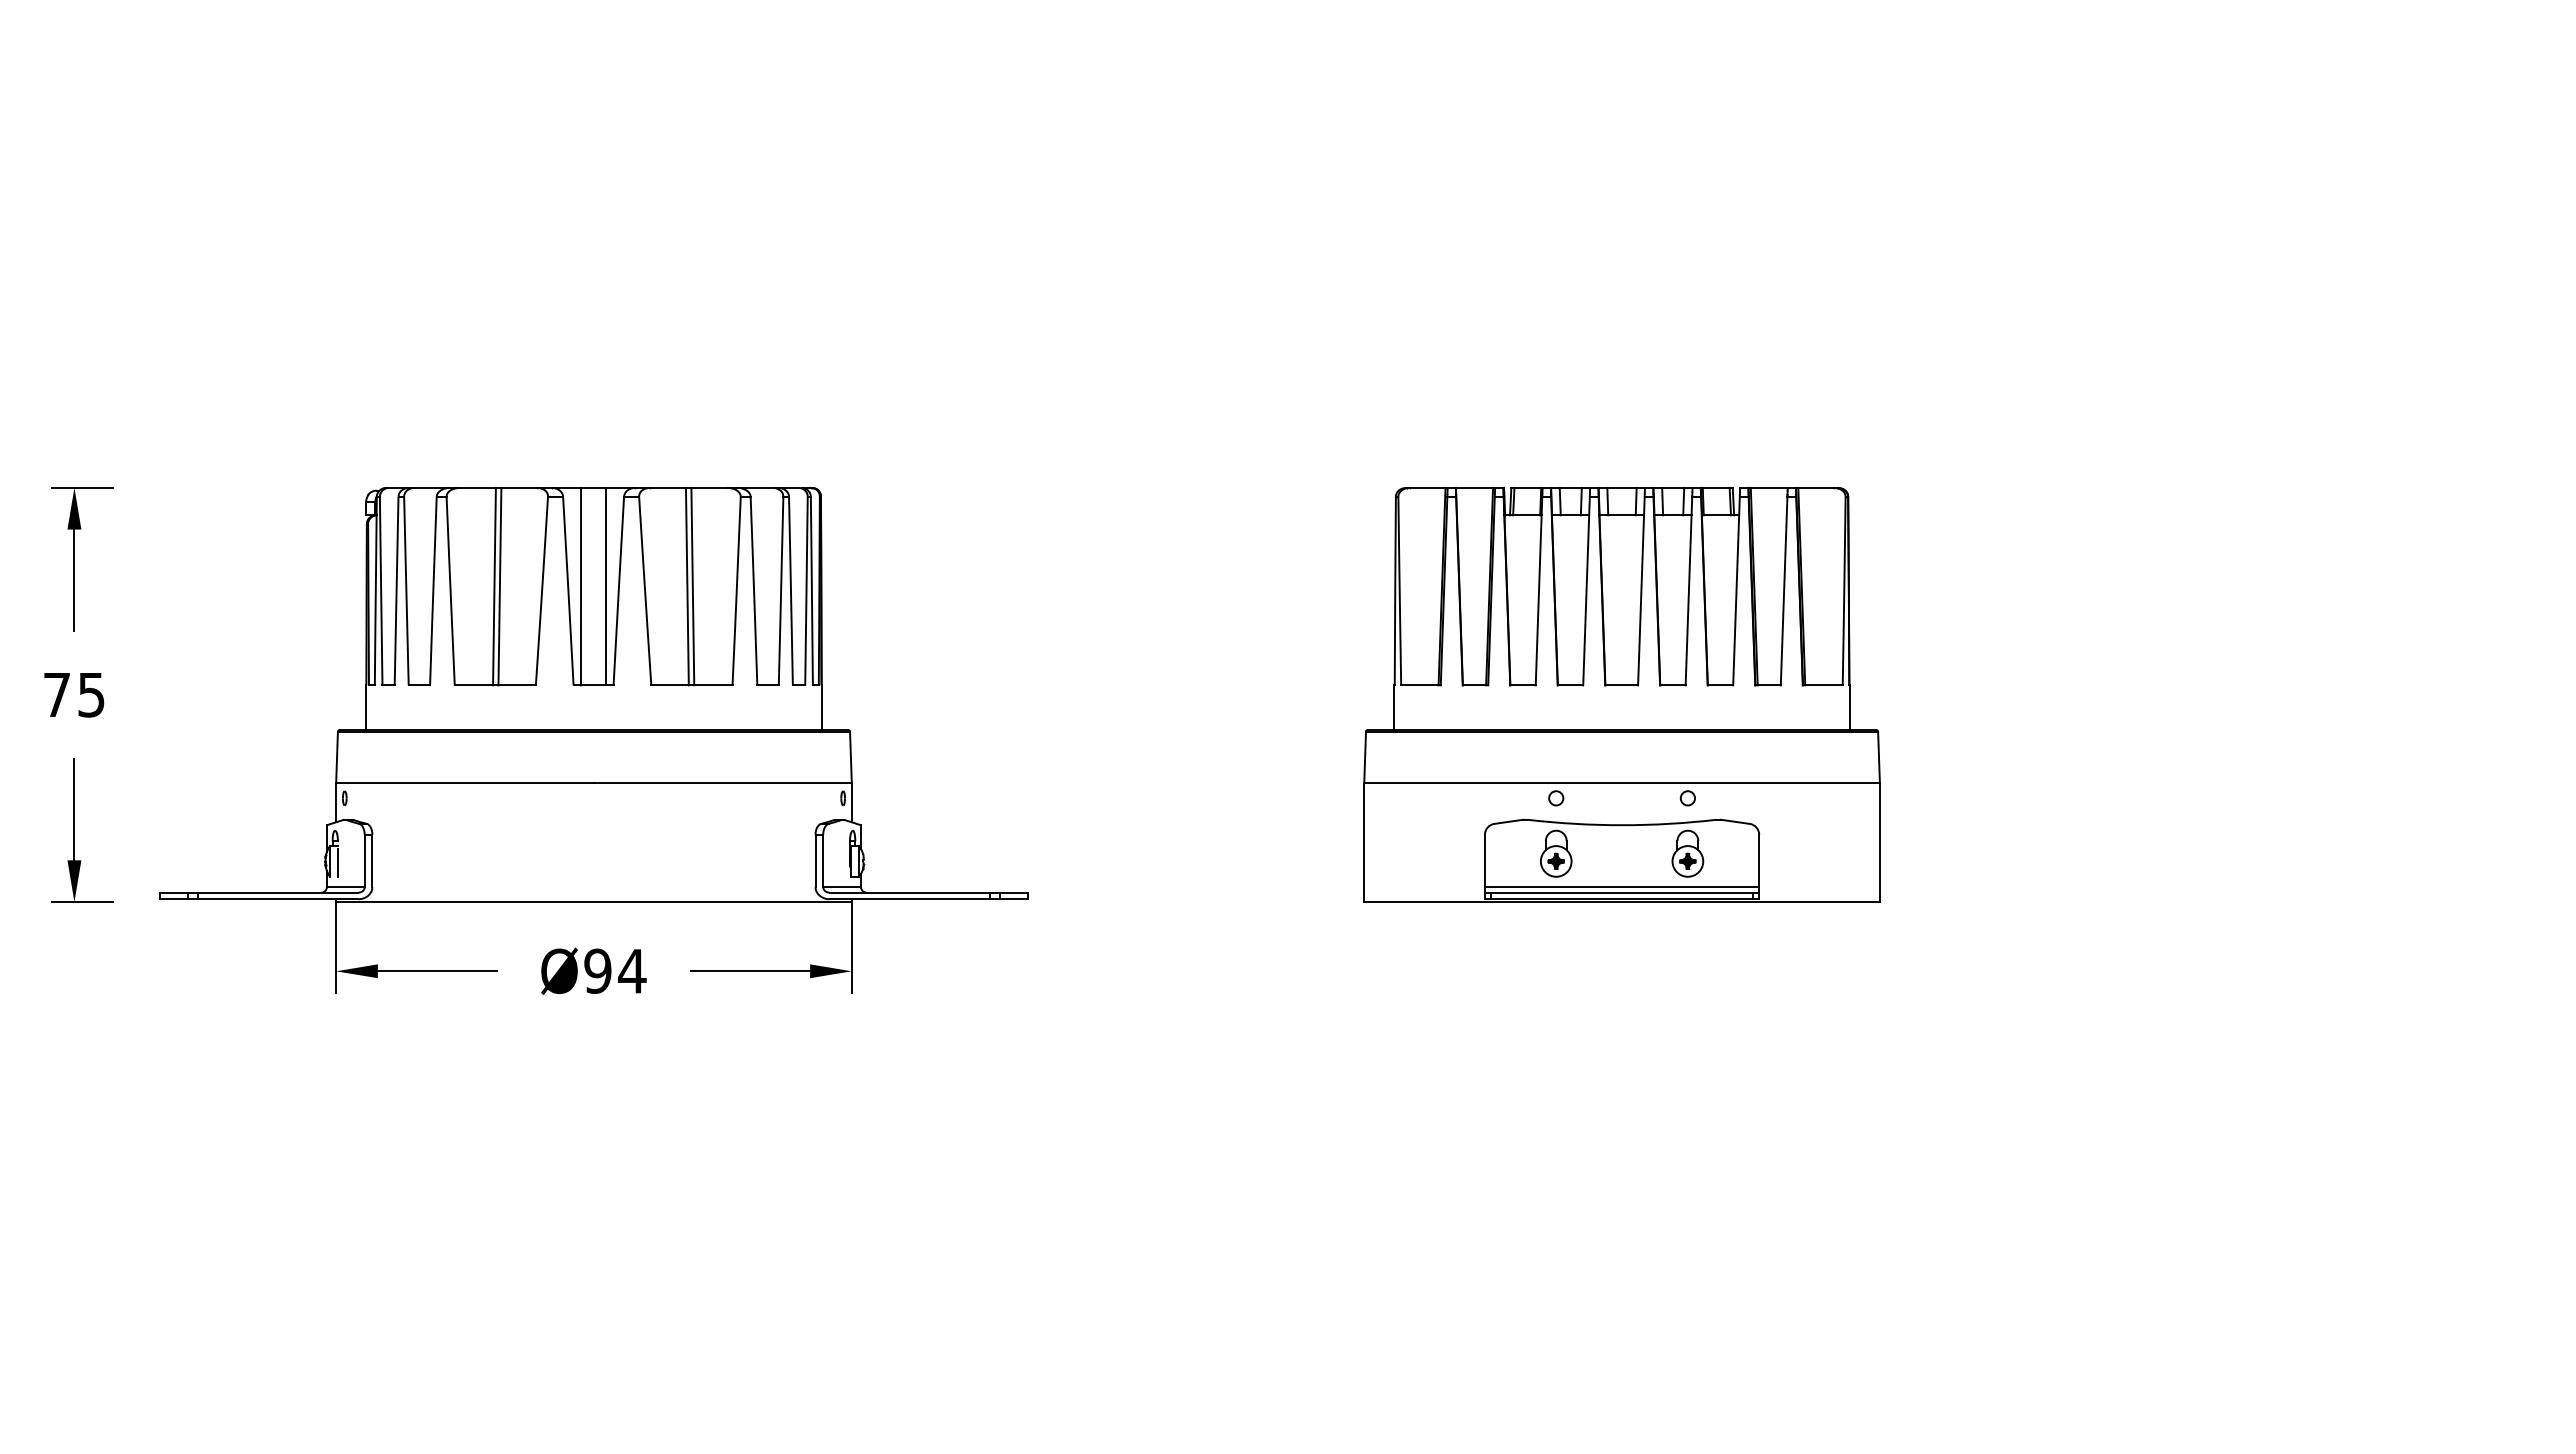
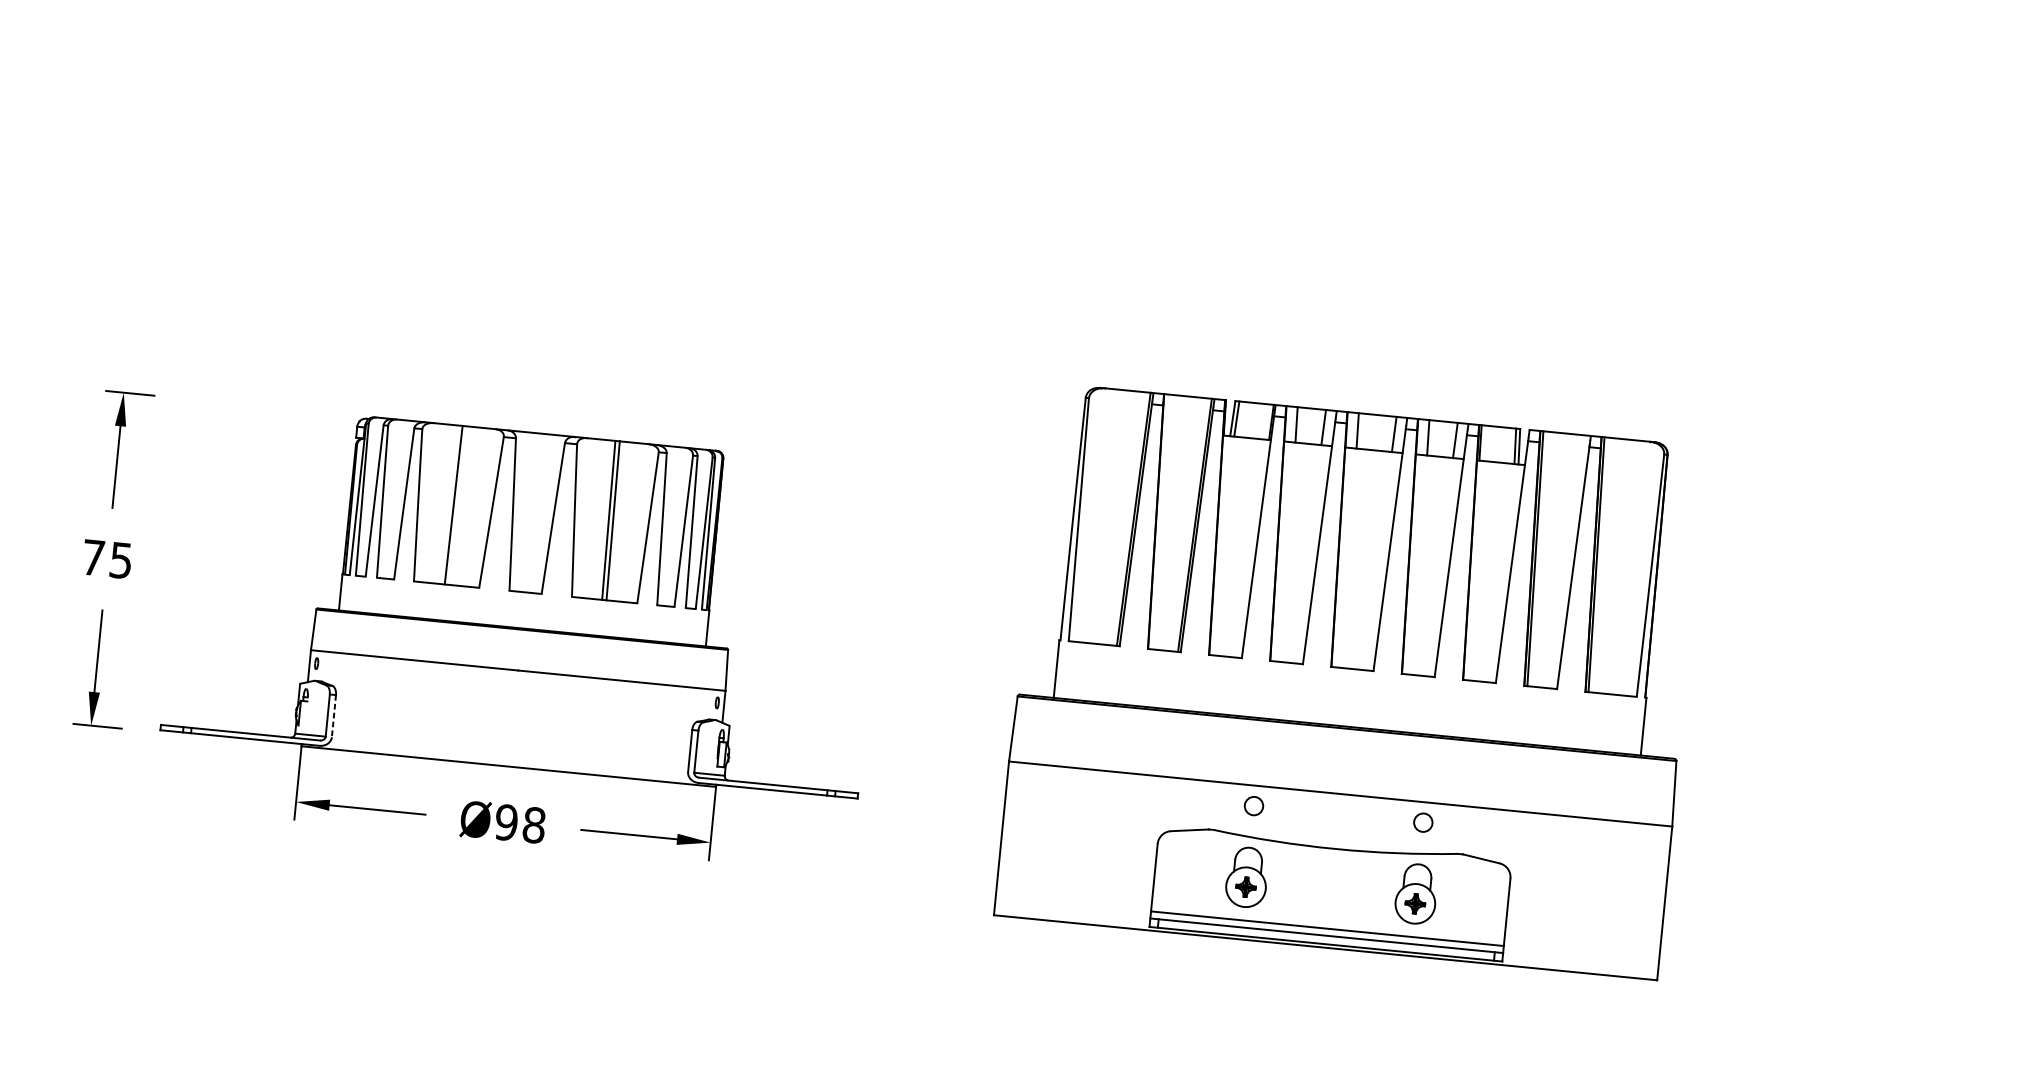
line: (499, 586) -> (457, 505), removed
line: (580, 586) -> (522, 511), removed
line: (606, 586) -> (543, 513), removed
part: (1621, 694) -> (1351, 680), size x1.6
line: (372, 861) -> (333, 716), solid -> dashed
line: (338, 862) -> (306, 714), removed
text: (632, 970) -> (534, 824), Ø94 -> Ø98

